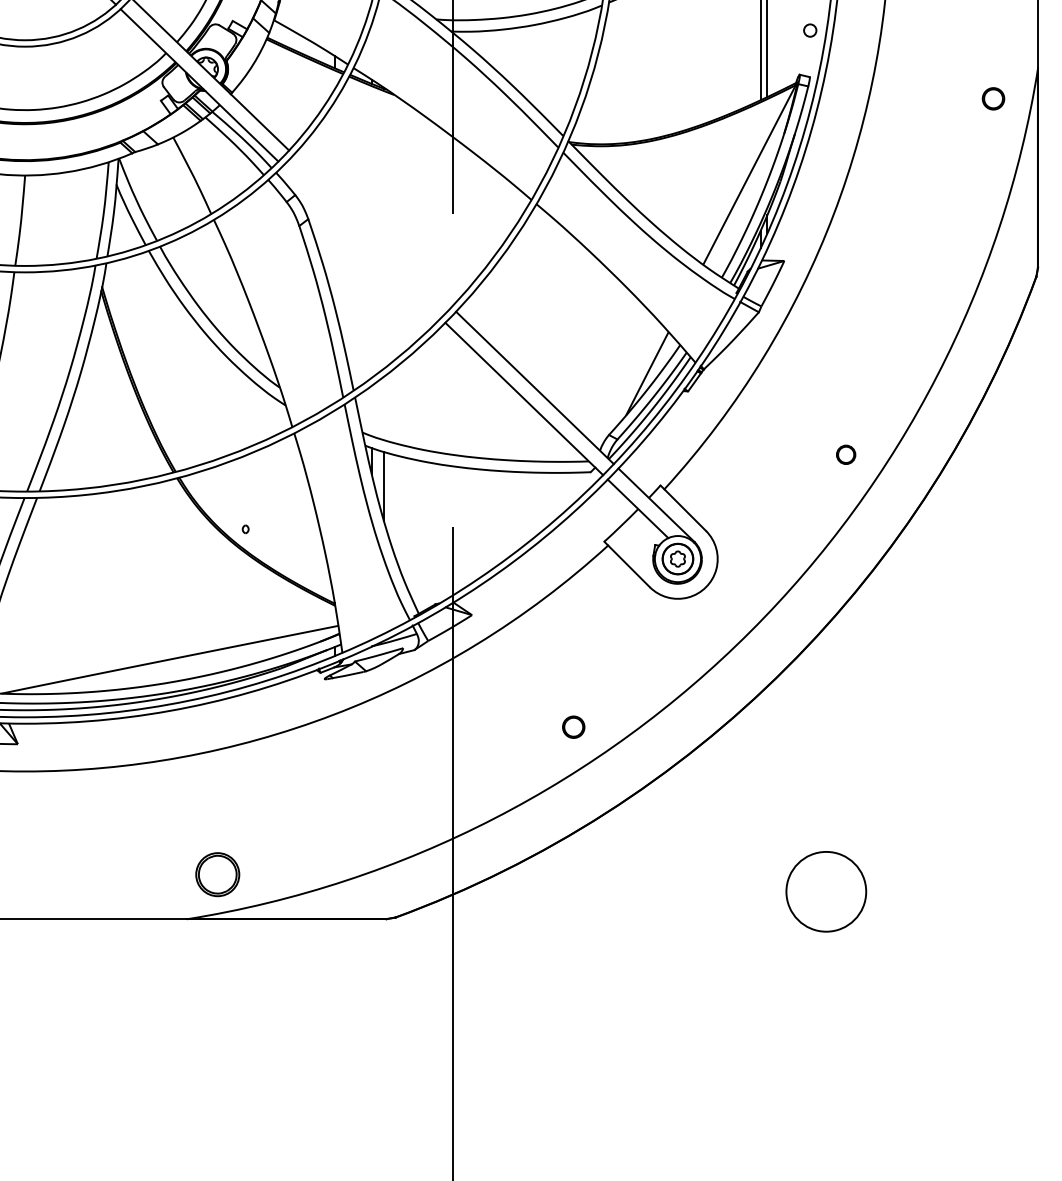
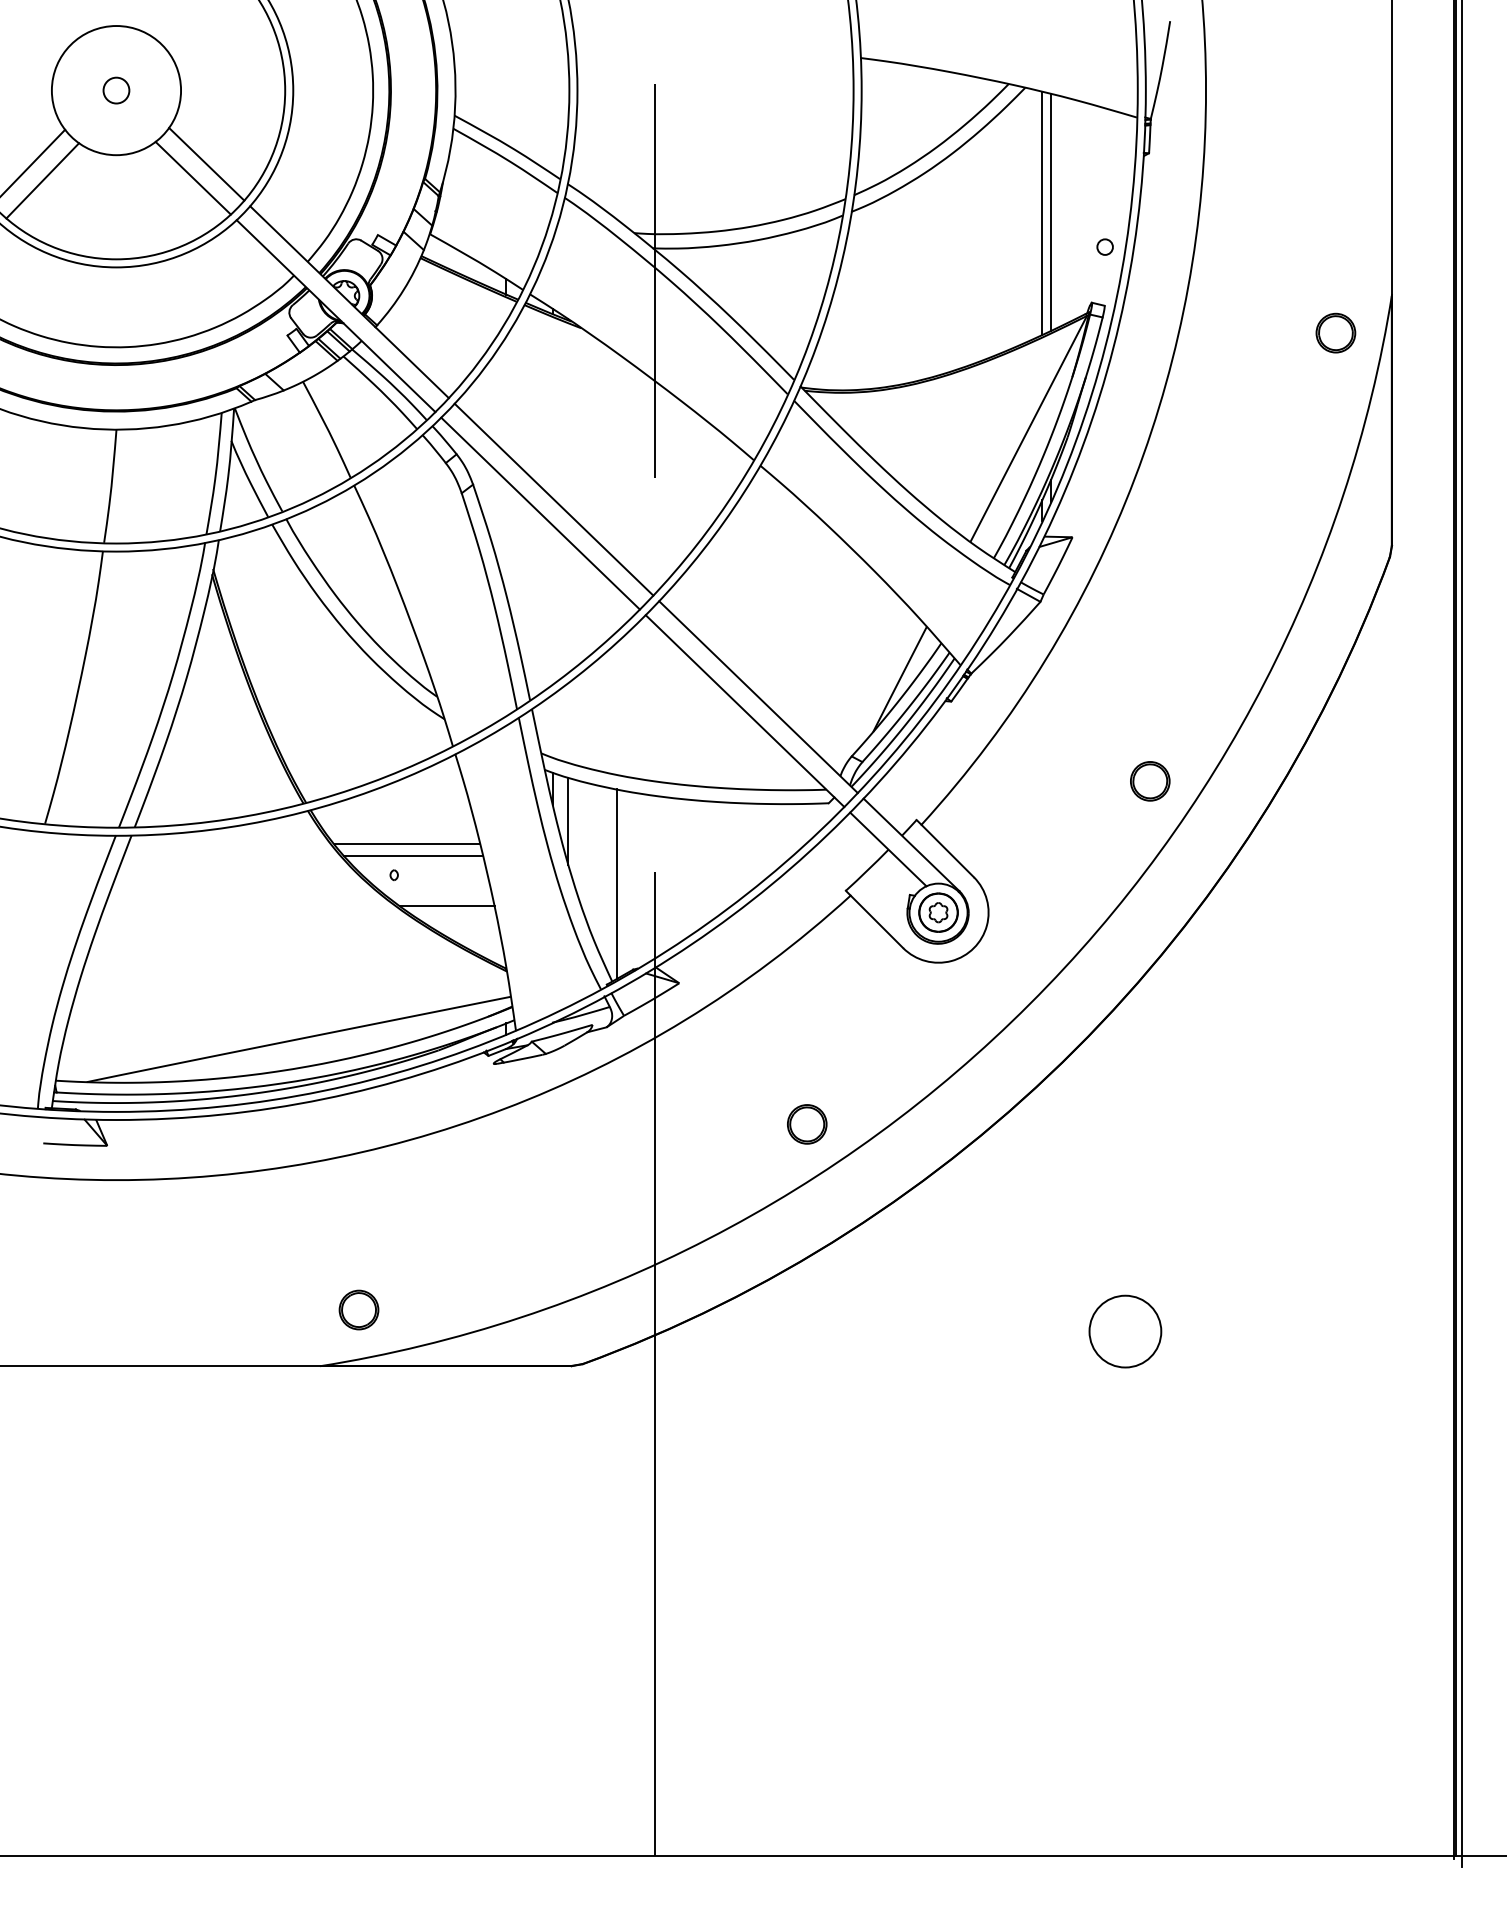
part: (993, 98) -> (1335, 332), size x1.43
line: (372, 230) -> (553, 499), added
line: (361, 242) -> (540, 513), added
part: (846, 454) -> (1150, 781), size x1.67
line: (256, 504) -> (407, 844), added
line: (260, 513) -> (412, 855), added
line: (422, 536) -> (616, 884), added
line: (287, 554) -> (446, 906), added
part: (573, 727) -> (807, 1124), size x1.43
part: (217, 874) -> (358, 1309), size x0.71
circle: (826, 891) -> (1125, 1331), size x0.71

